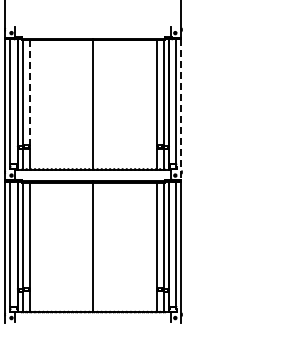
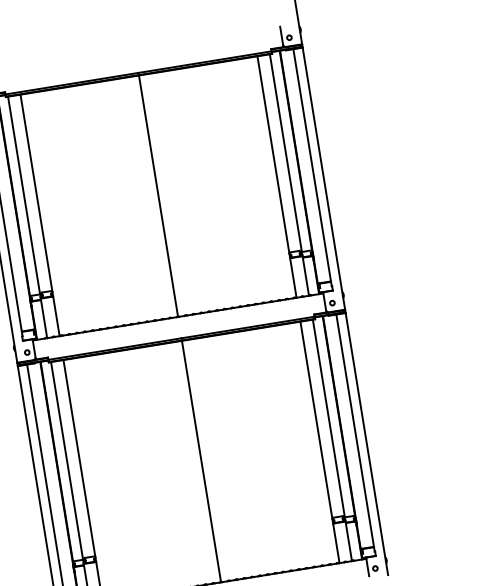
line: (29, 93) -> (36, 194), dashed -> solid
line: (181, 110) -> (324, 180), dashed -> solid

